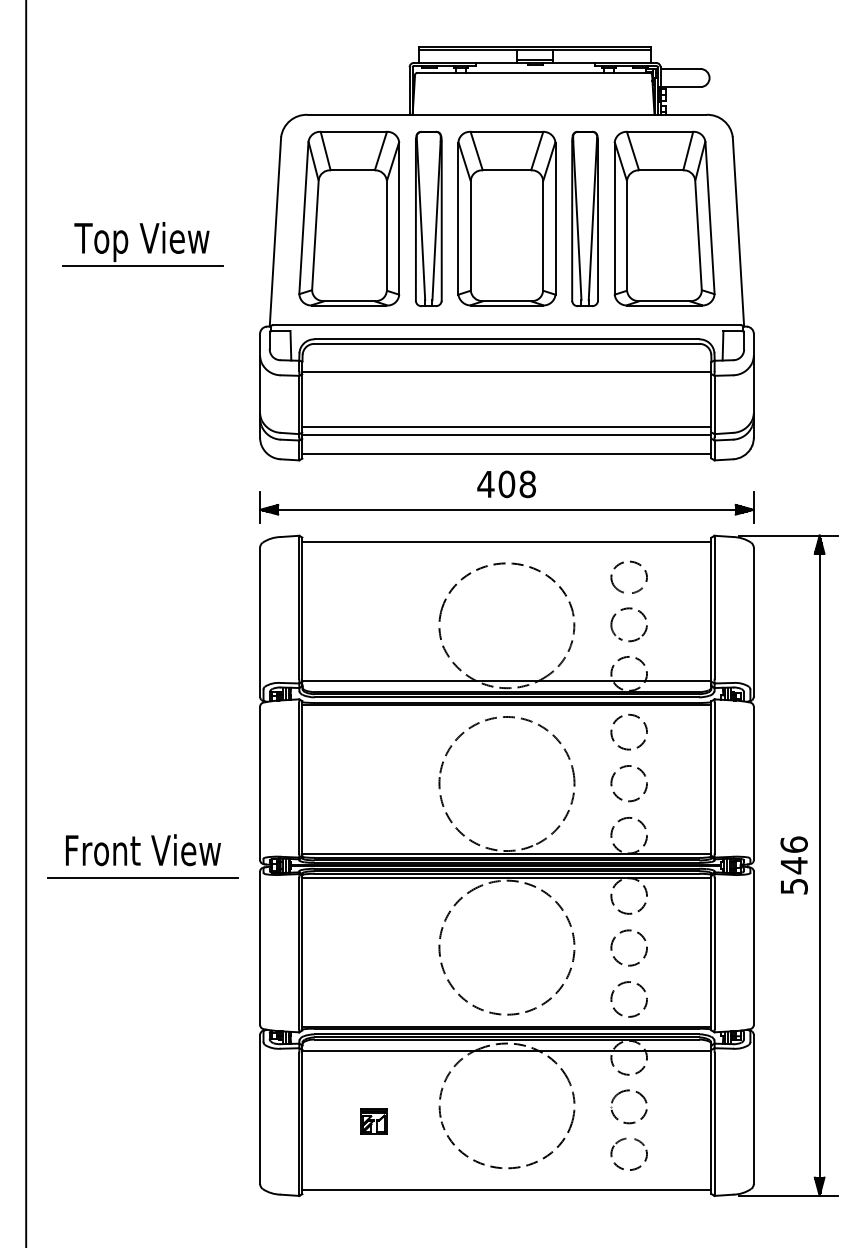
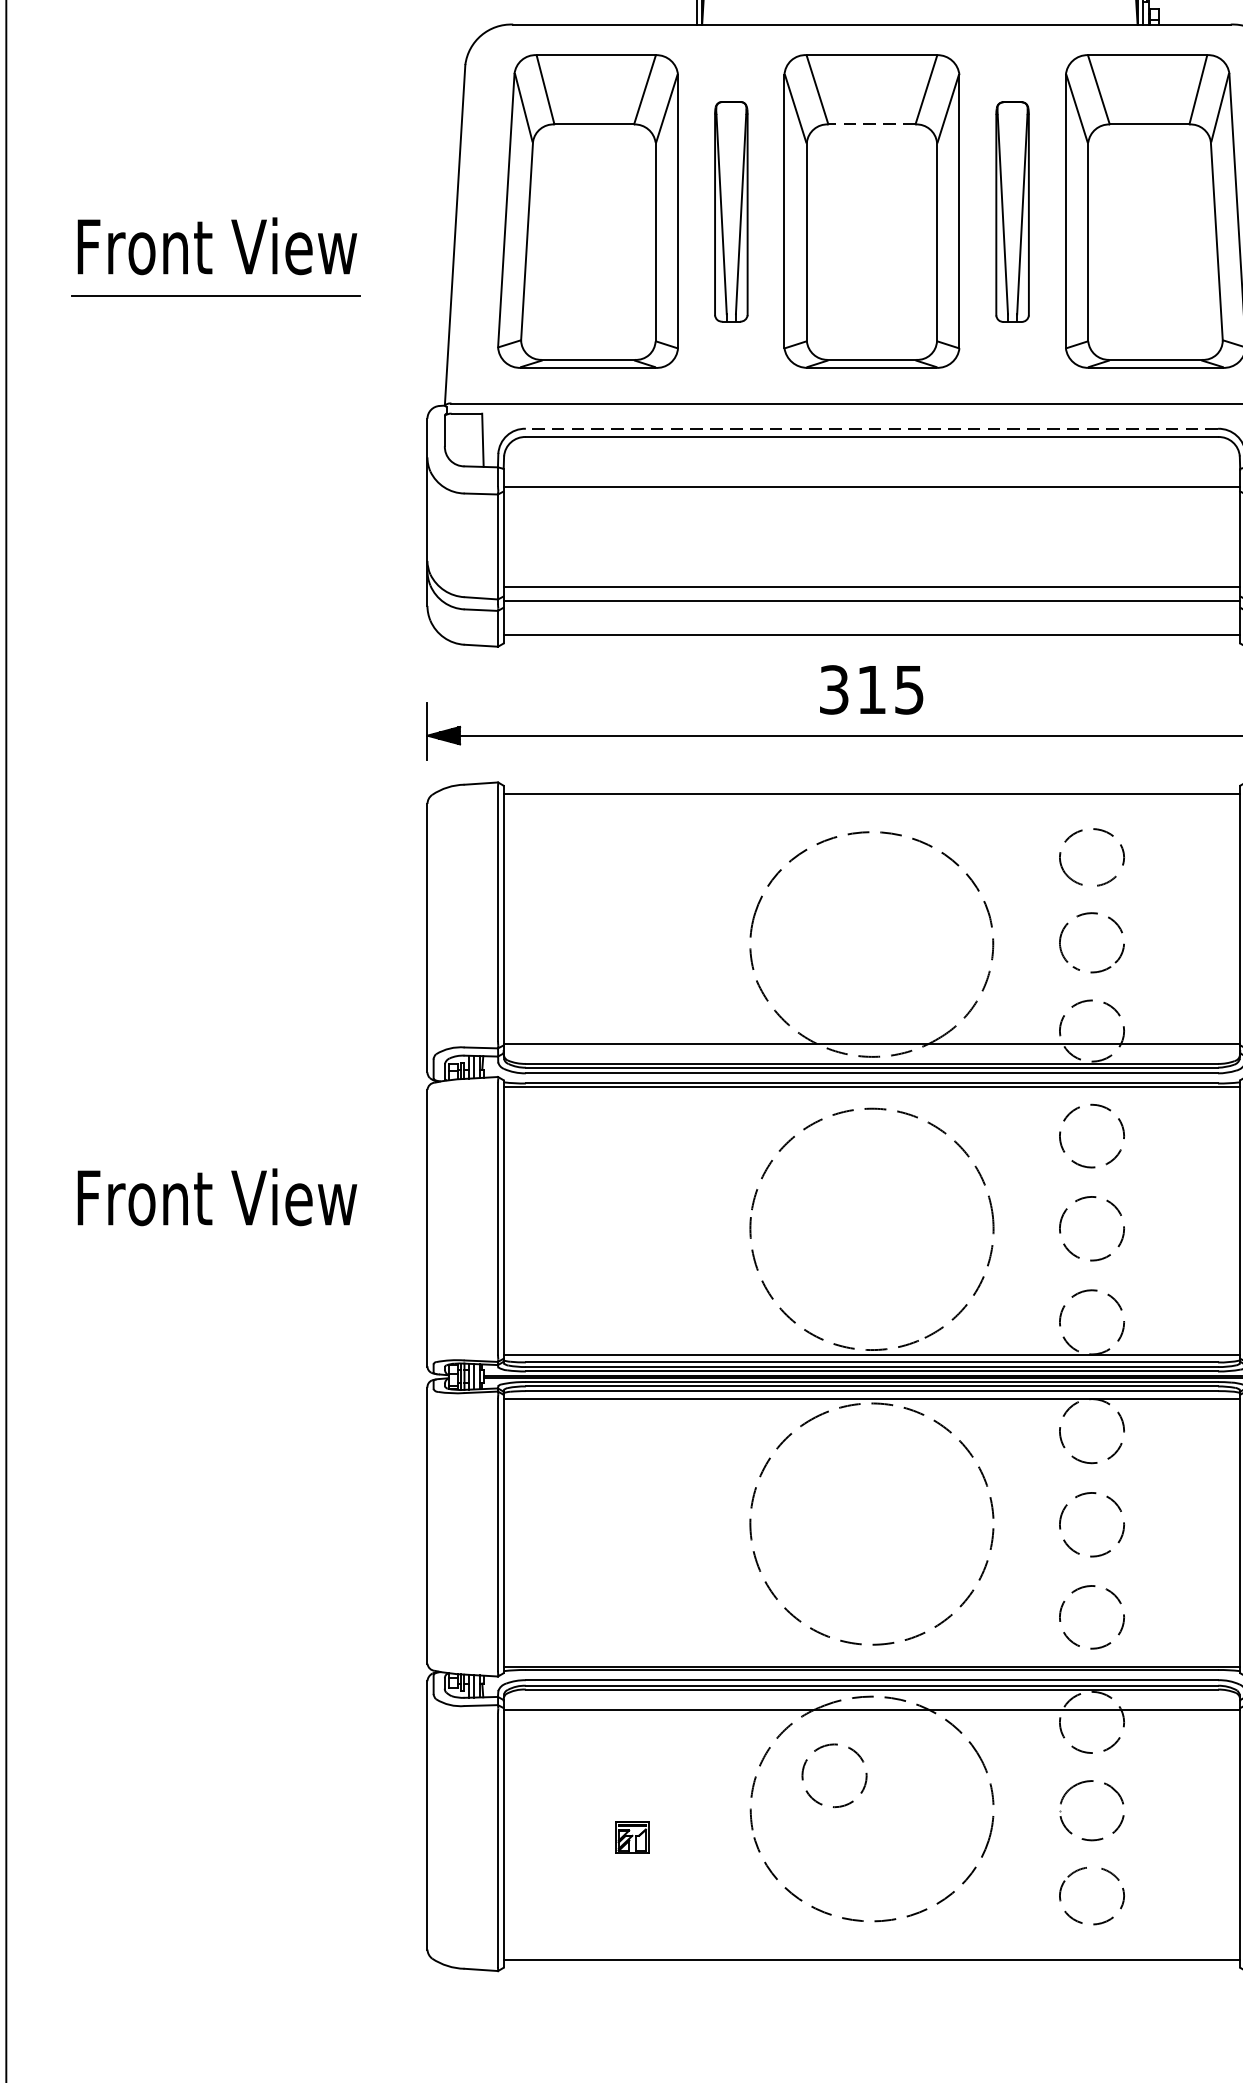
line: (506, 170) -> (871, 124), solid -> dashed
part: (428, 218) -> (730, 211), size x0.7
part: (584, 218) -> (1011, 211), size x0.7
text: (143, 242) -> (217, 254), Top View -> Front View
line: (506, 339) -> (871, 429), solid -> dashed
text: (506, 484) -> (871, 690), 408 -> 315
text: (143, 850) -> (217, 1197), moved
line: (142, 877) -> (215, 1397), removed
part: (470, 1082) -> (806, 1766), added
part: (373, 1121) -> (631, 1837), size x0.7

